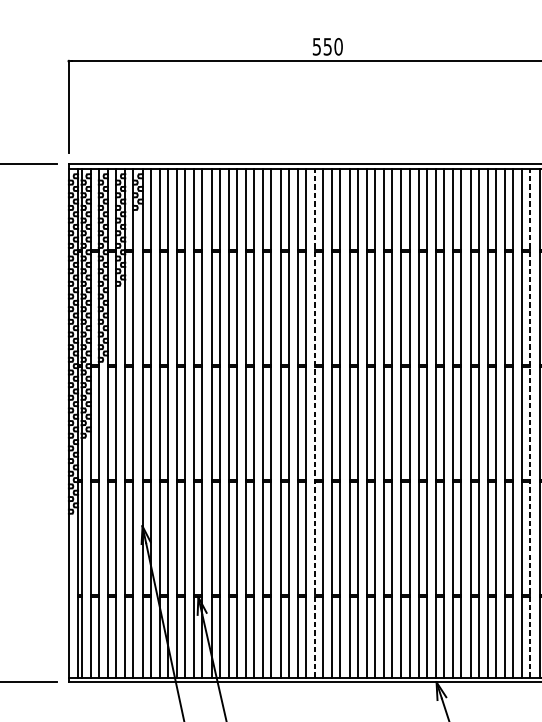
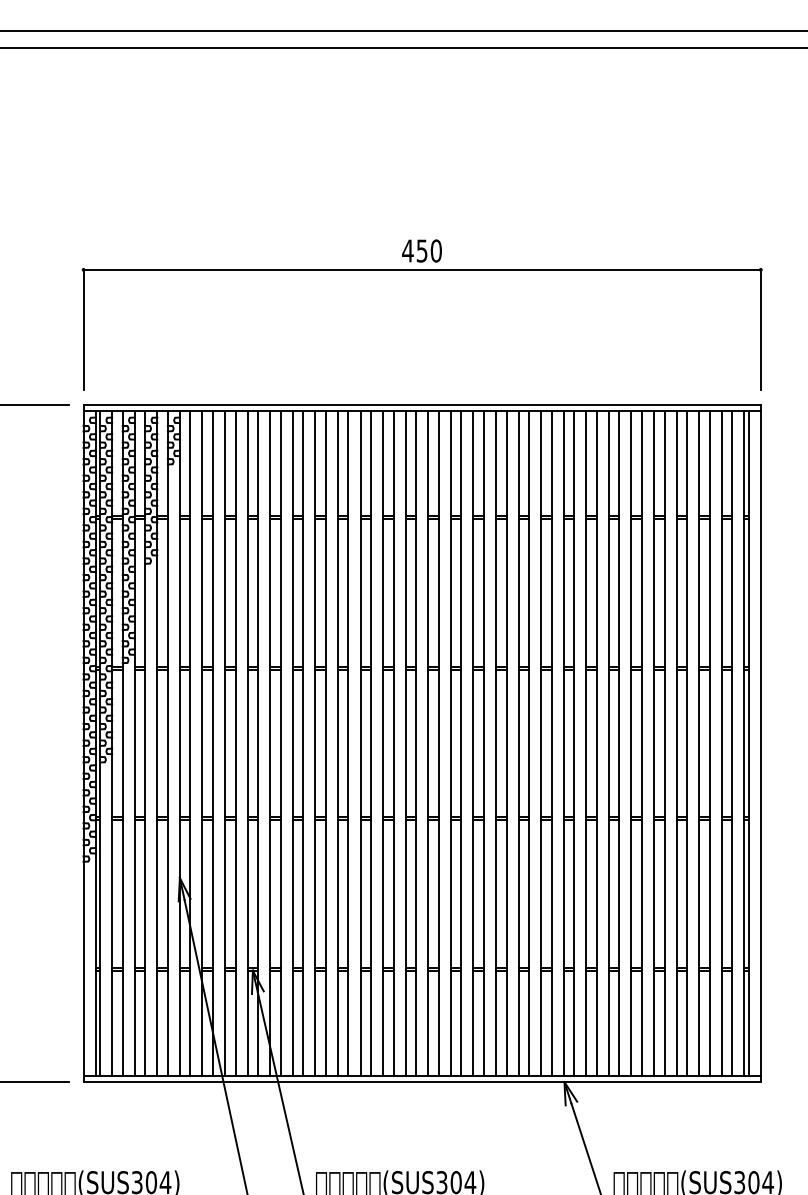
text: (316, 46) -> (407, 250), 550 -> 450
line: (315, 423) -> (405, 743), dashed -> solid
line: (530, 423) -> (687, 743), dashed -> solid

